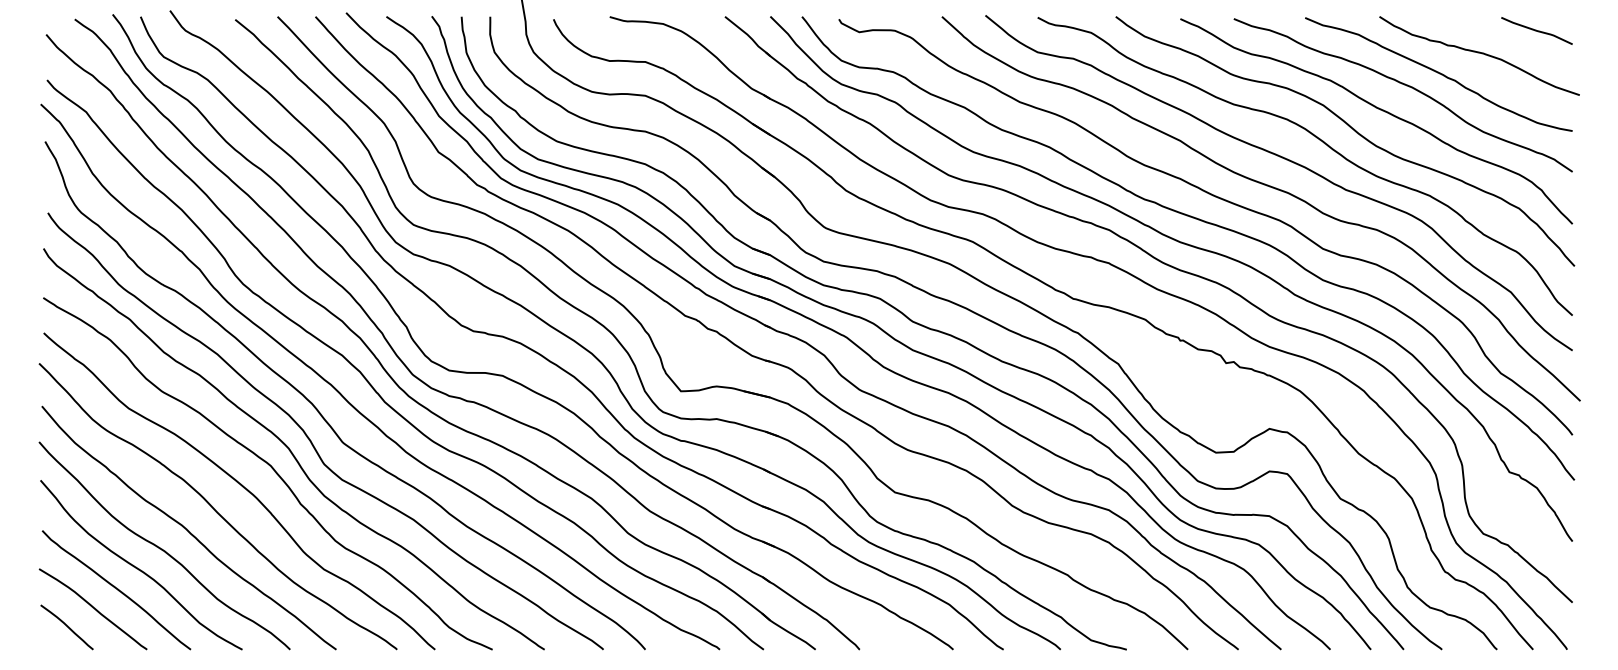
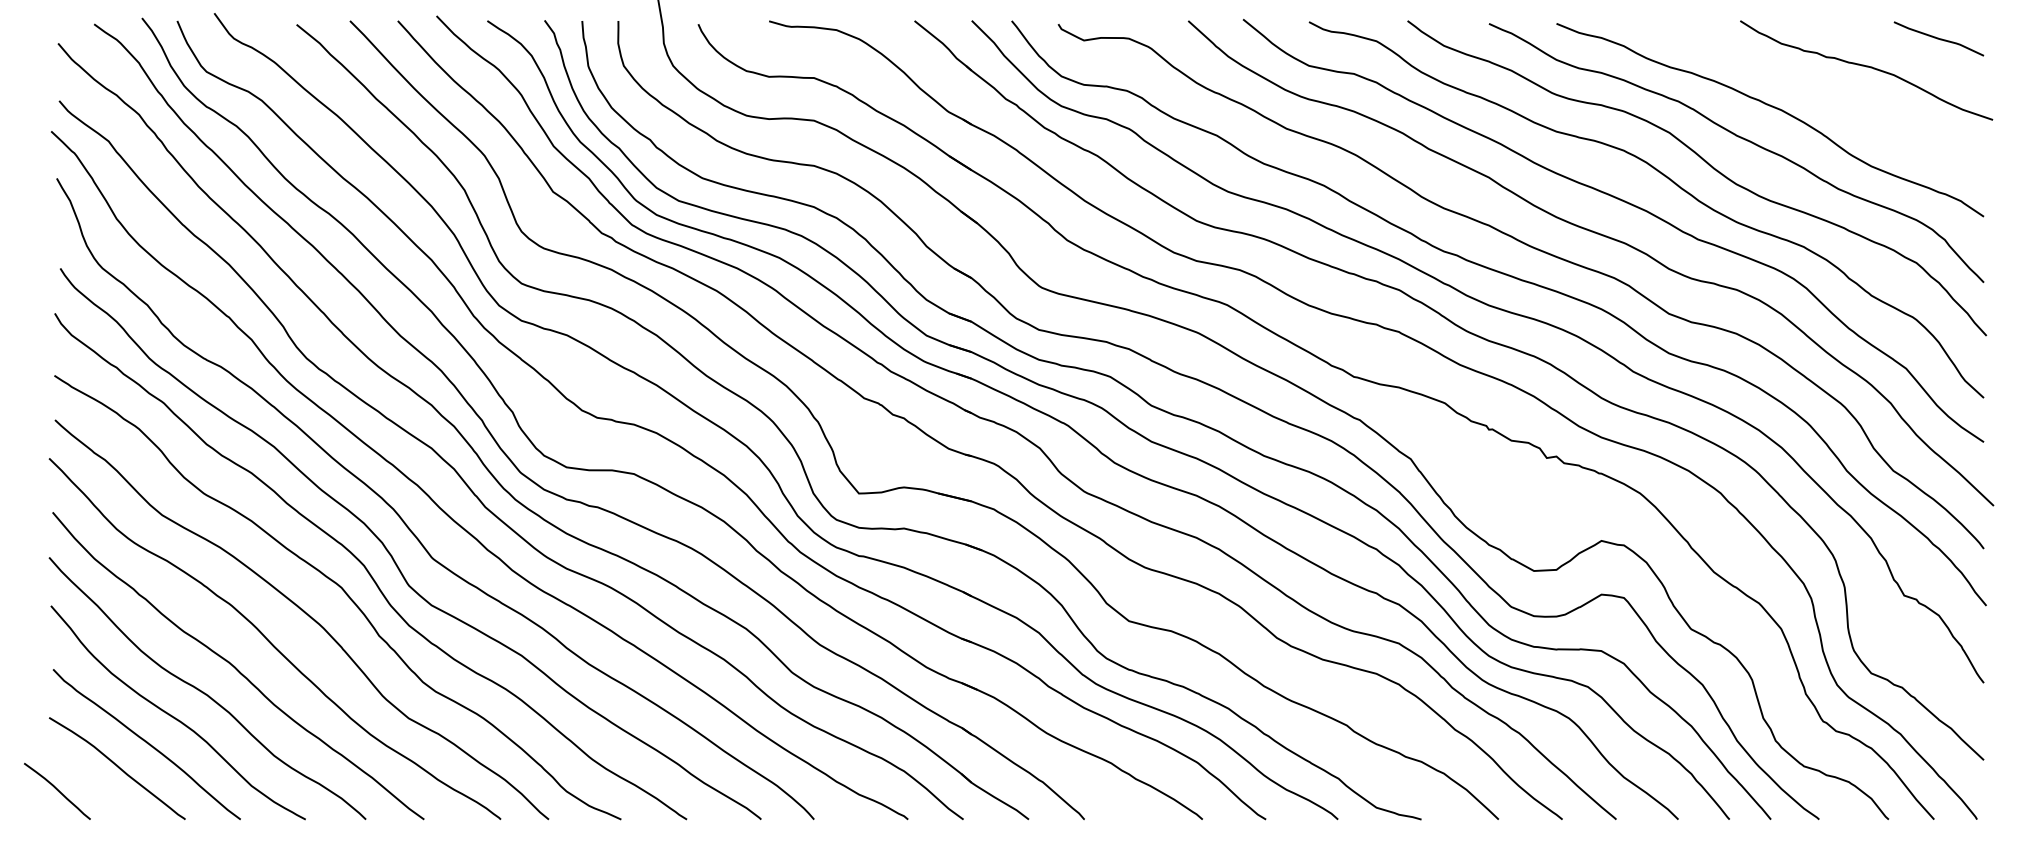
curve: (1438, 73) -> (1814, 92), removed
curve: (67, 626) -> (57, 790), moved

